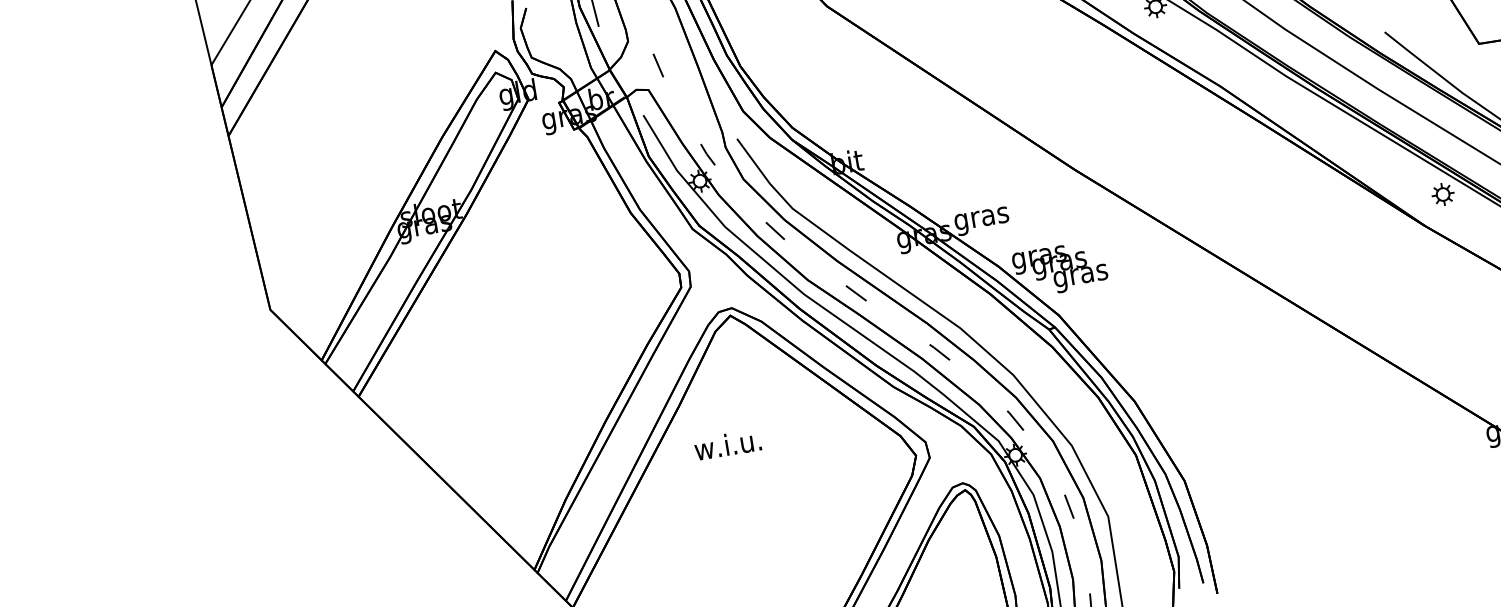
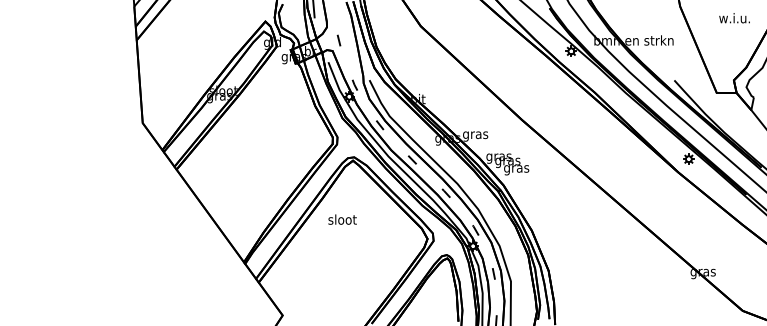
text: (726, 444) -> (341, 219), w.i.u. -> sloot

